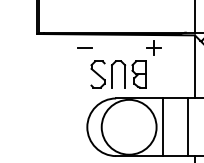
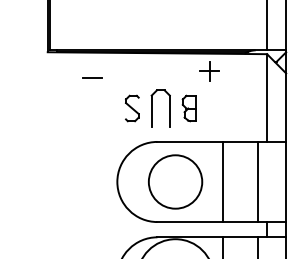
line: (85, 47) -> (92, 77), moved
part: (98, 74) -> (132, 108), size x0.7
part: (138, 74) -> (188, 108), size x0.7
circle: (129, 126) -> (175, 181), size x0.7

